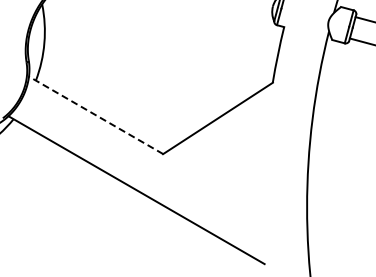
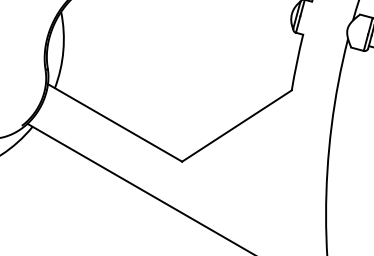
line: (95, 115) -> (114, 123), dashed -> solid

